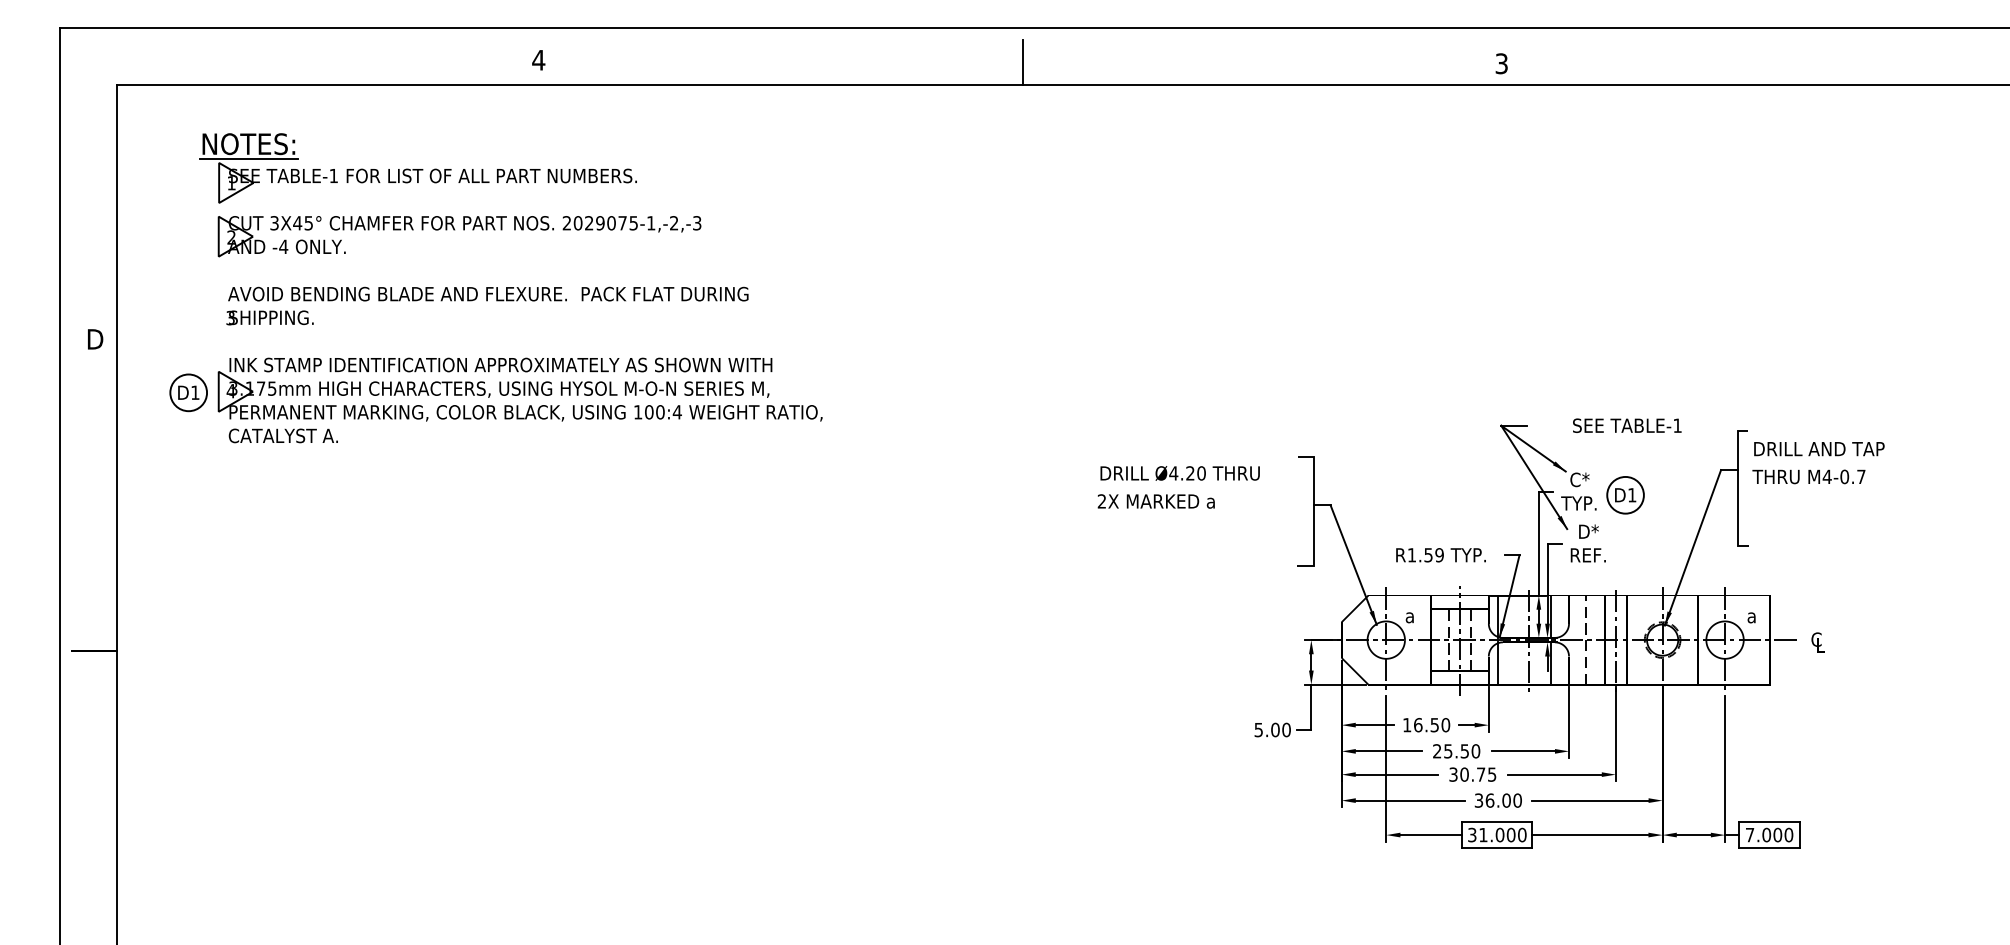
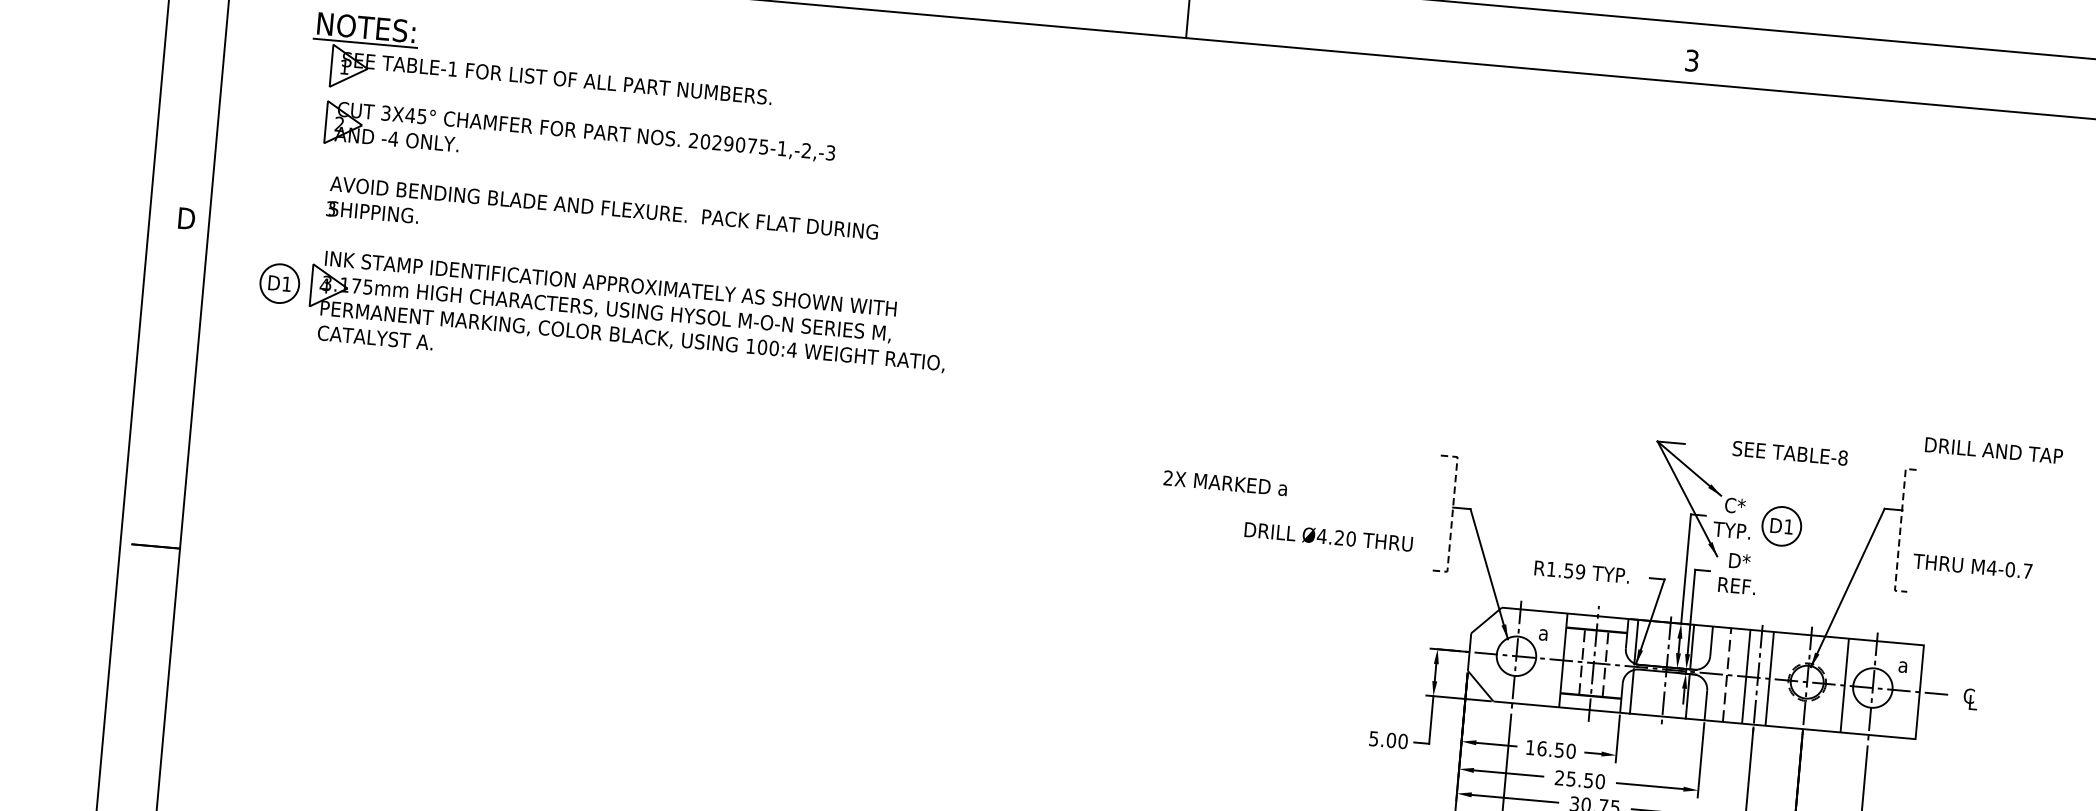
text: (1677, 425) -> (1842, 457), TABLE-1 -> TABLE-8
text: (1819, 449) -> (1994, 451), moved
text: (1179, 473) -> (1328, 536), moved
text: (1808, 476) -> (1972, 565), moved
line: (1737, 489) -> (1900, 530), solid -> dashed
text: (1155, 501) -> (1224, 483), moved
line: (1314, 512) -> (1452, 515), solid -> dashed

